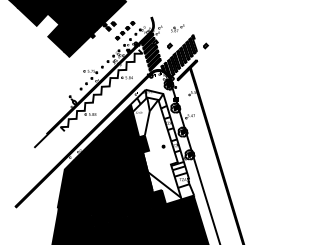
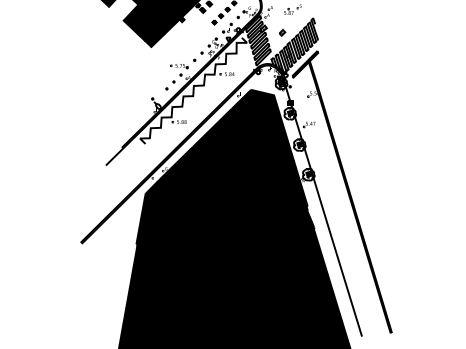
part: (205, 45) -> (329, 32), removed
fill: (162, 147) -> (272, 164), added

